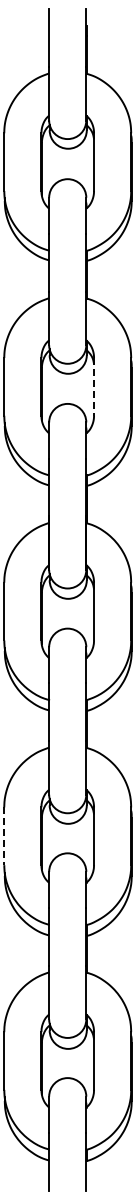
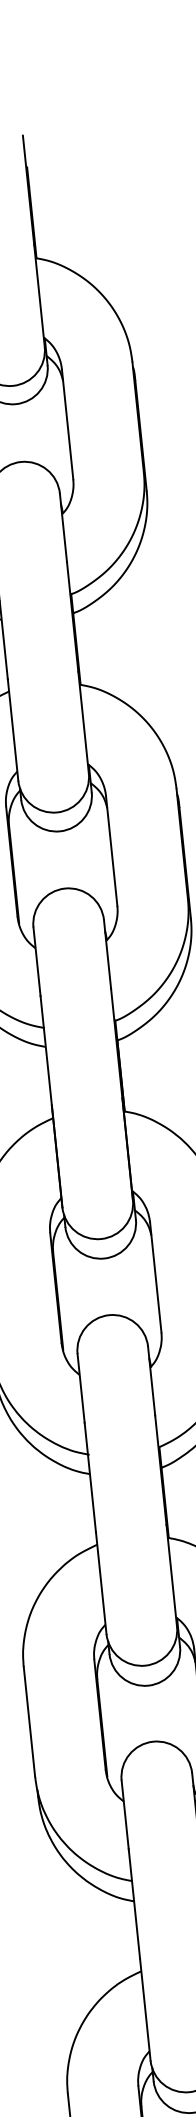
line: (94, 386) -> (112, 850), dashed -> solid
line: (4, 836) -> (29, 1722), dashed -> solid

